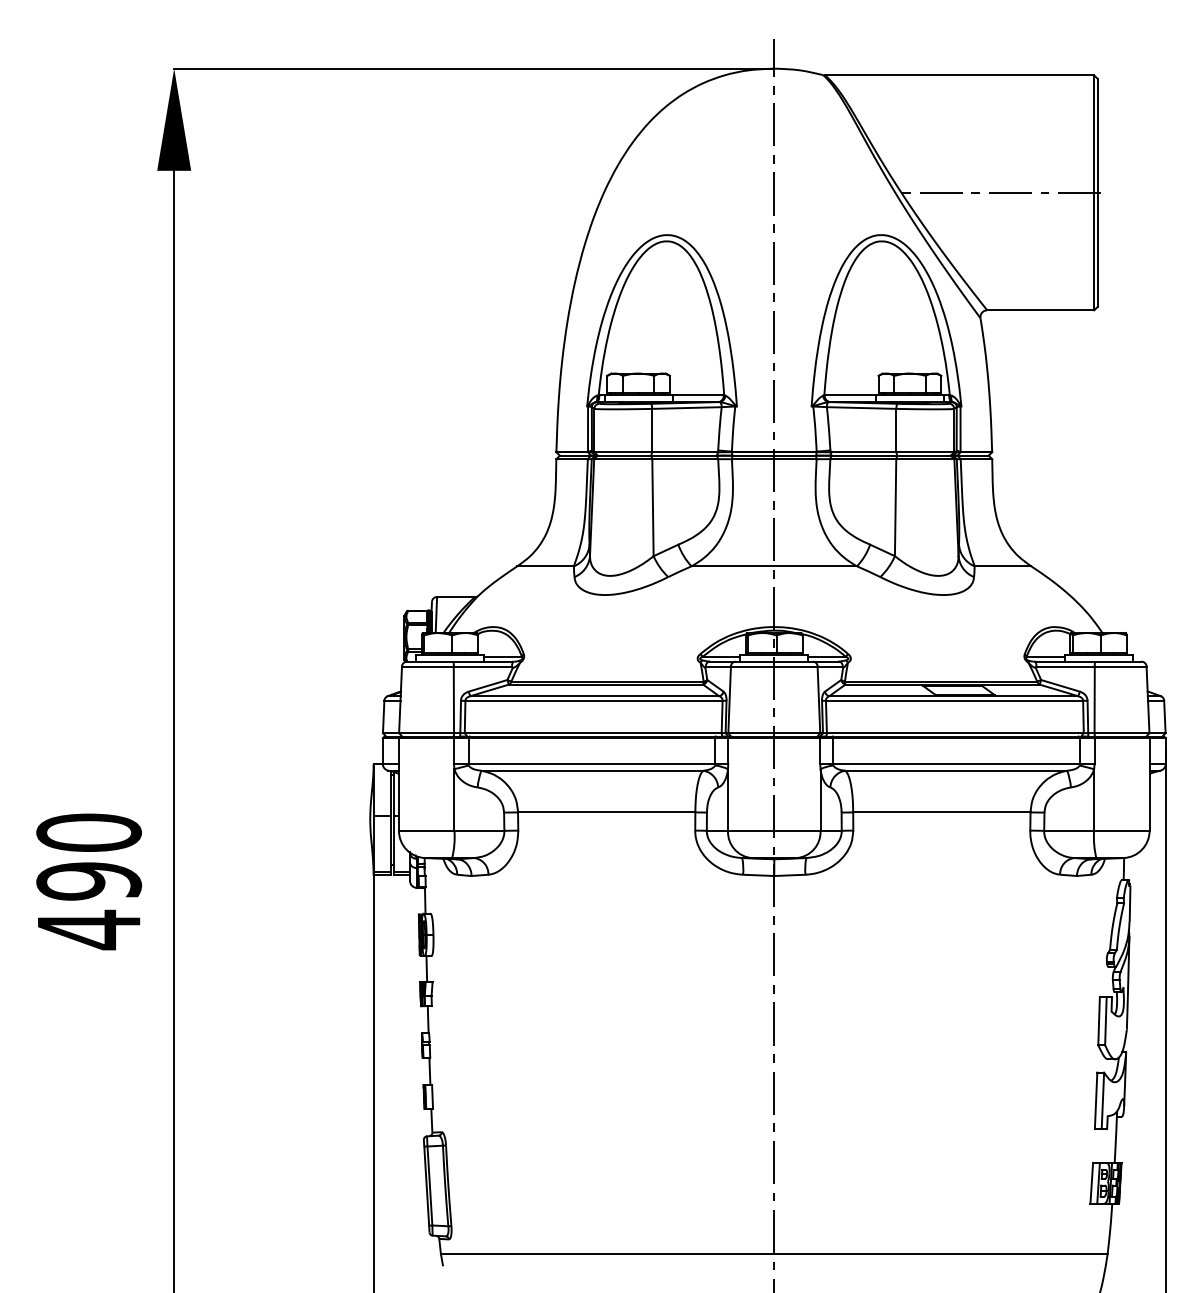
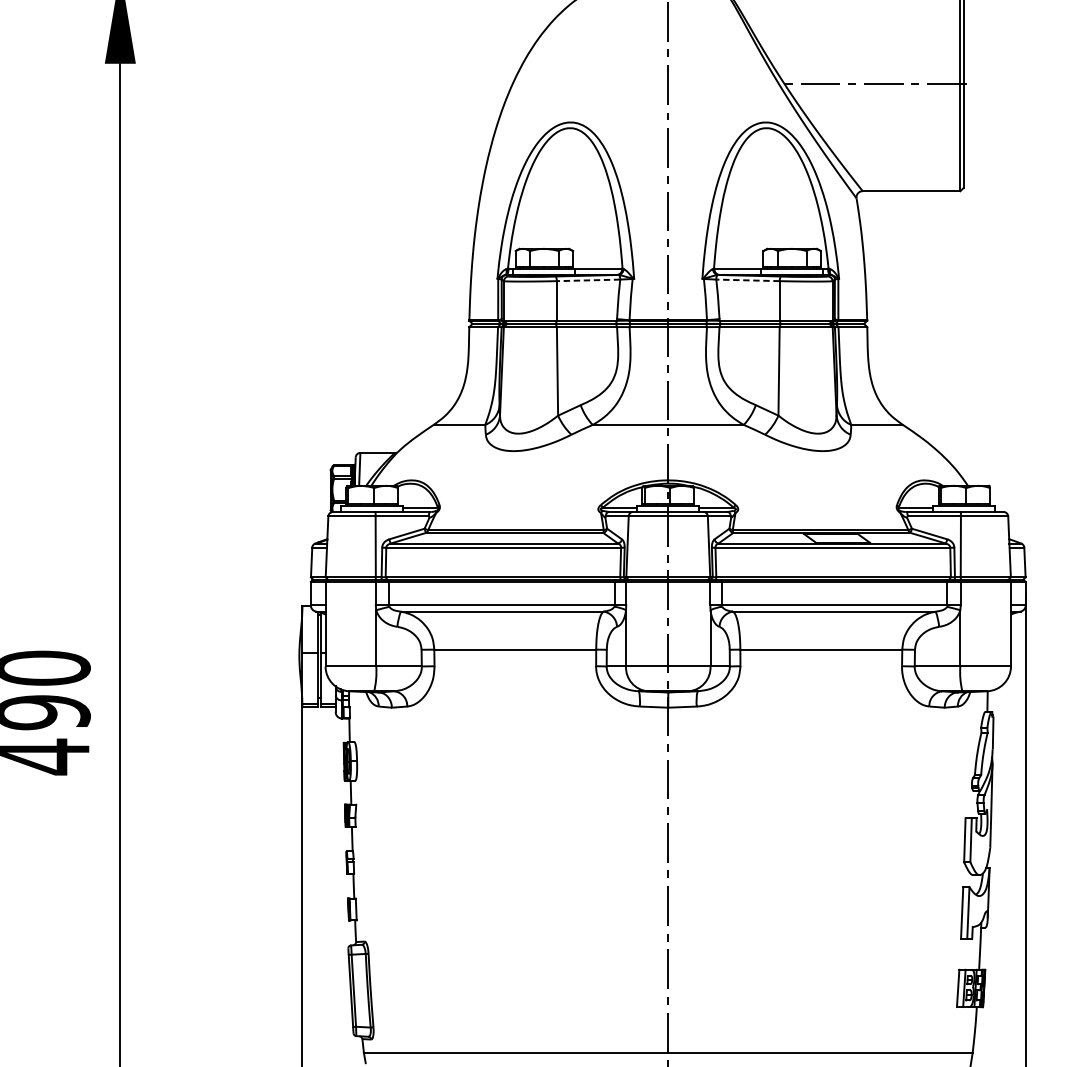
line: (686, 408) -> (588, 280), solid -> dashed
line: (861, 408) -> (747, 280), solid -> dashed

